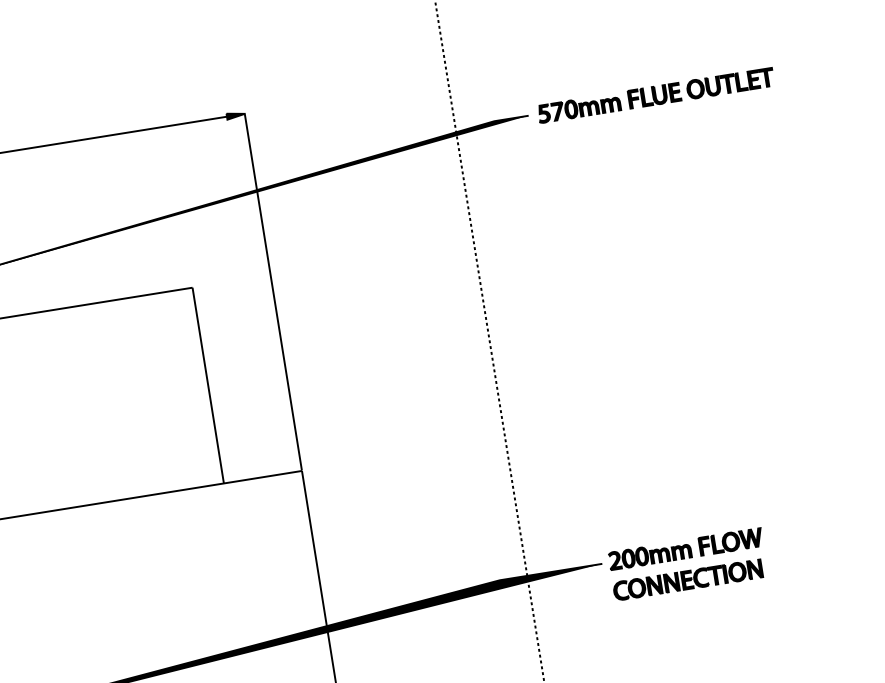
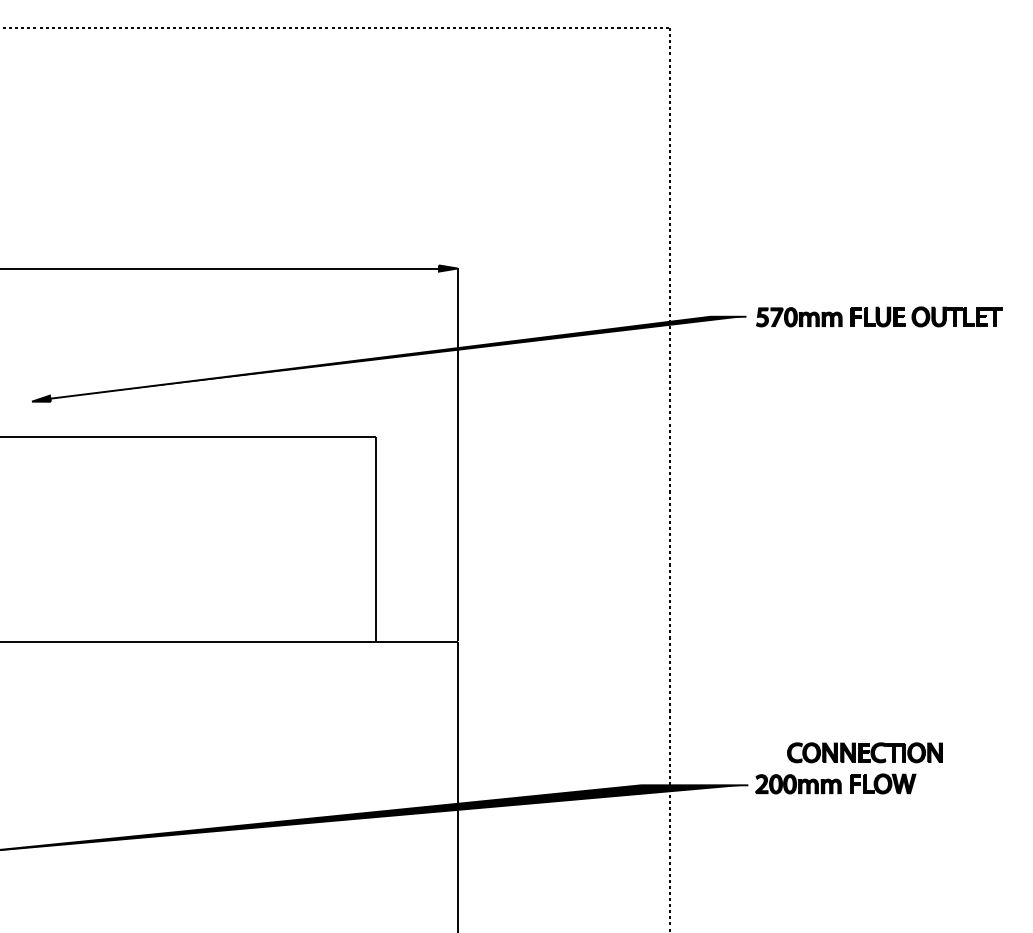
part: (687, 579) -> (864, 752), moved

